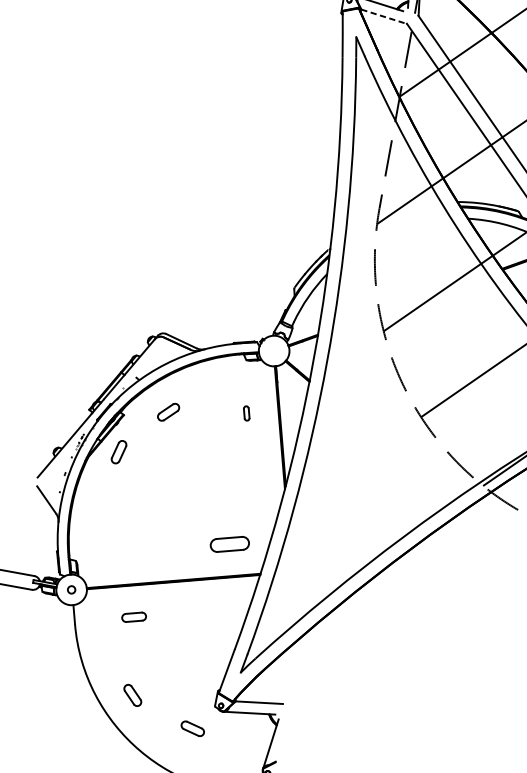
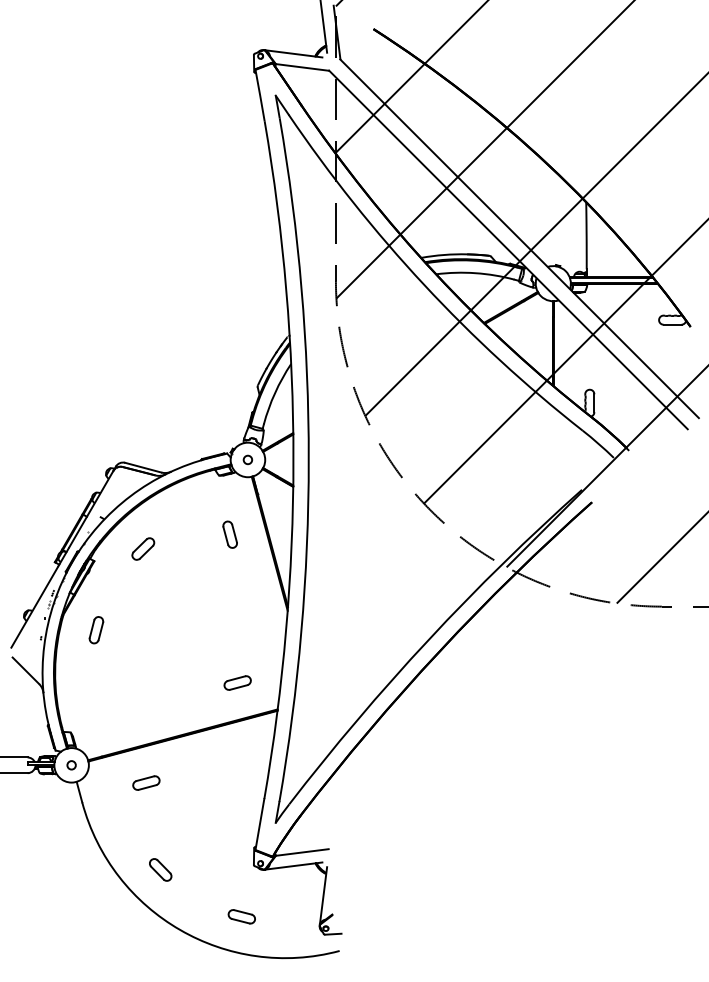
line: (384, 16) -> (302, 67), dashed -> solid
circle: (273, 350) -> (247, 459), added
part: (246, 413) -> (229, 534), size x1.67
part: (119, 452) -> (96, 630), moved
part: (229, 543) -> (237, 682), size x0.62
part: (192, 728) -> (241, 916), moved

